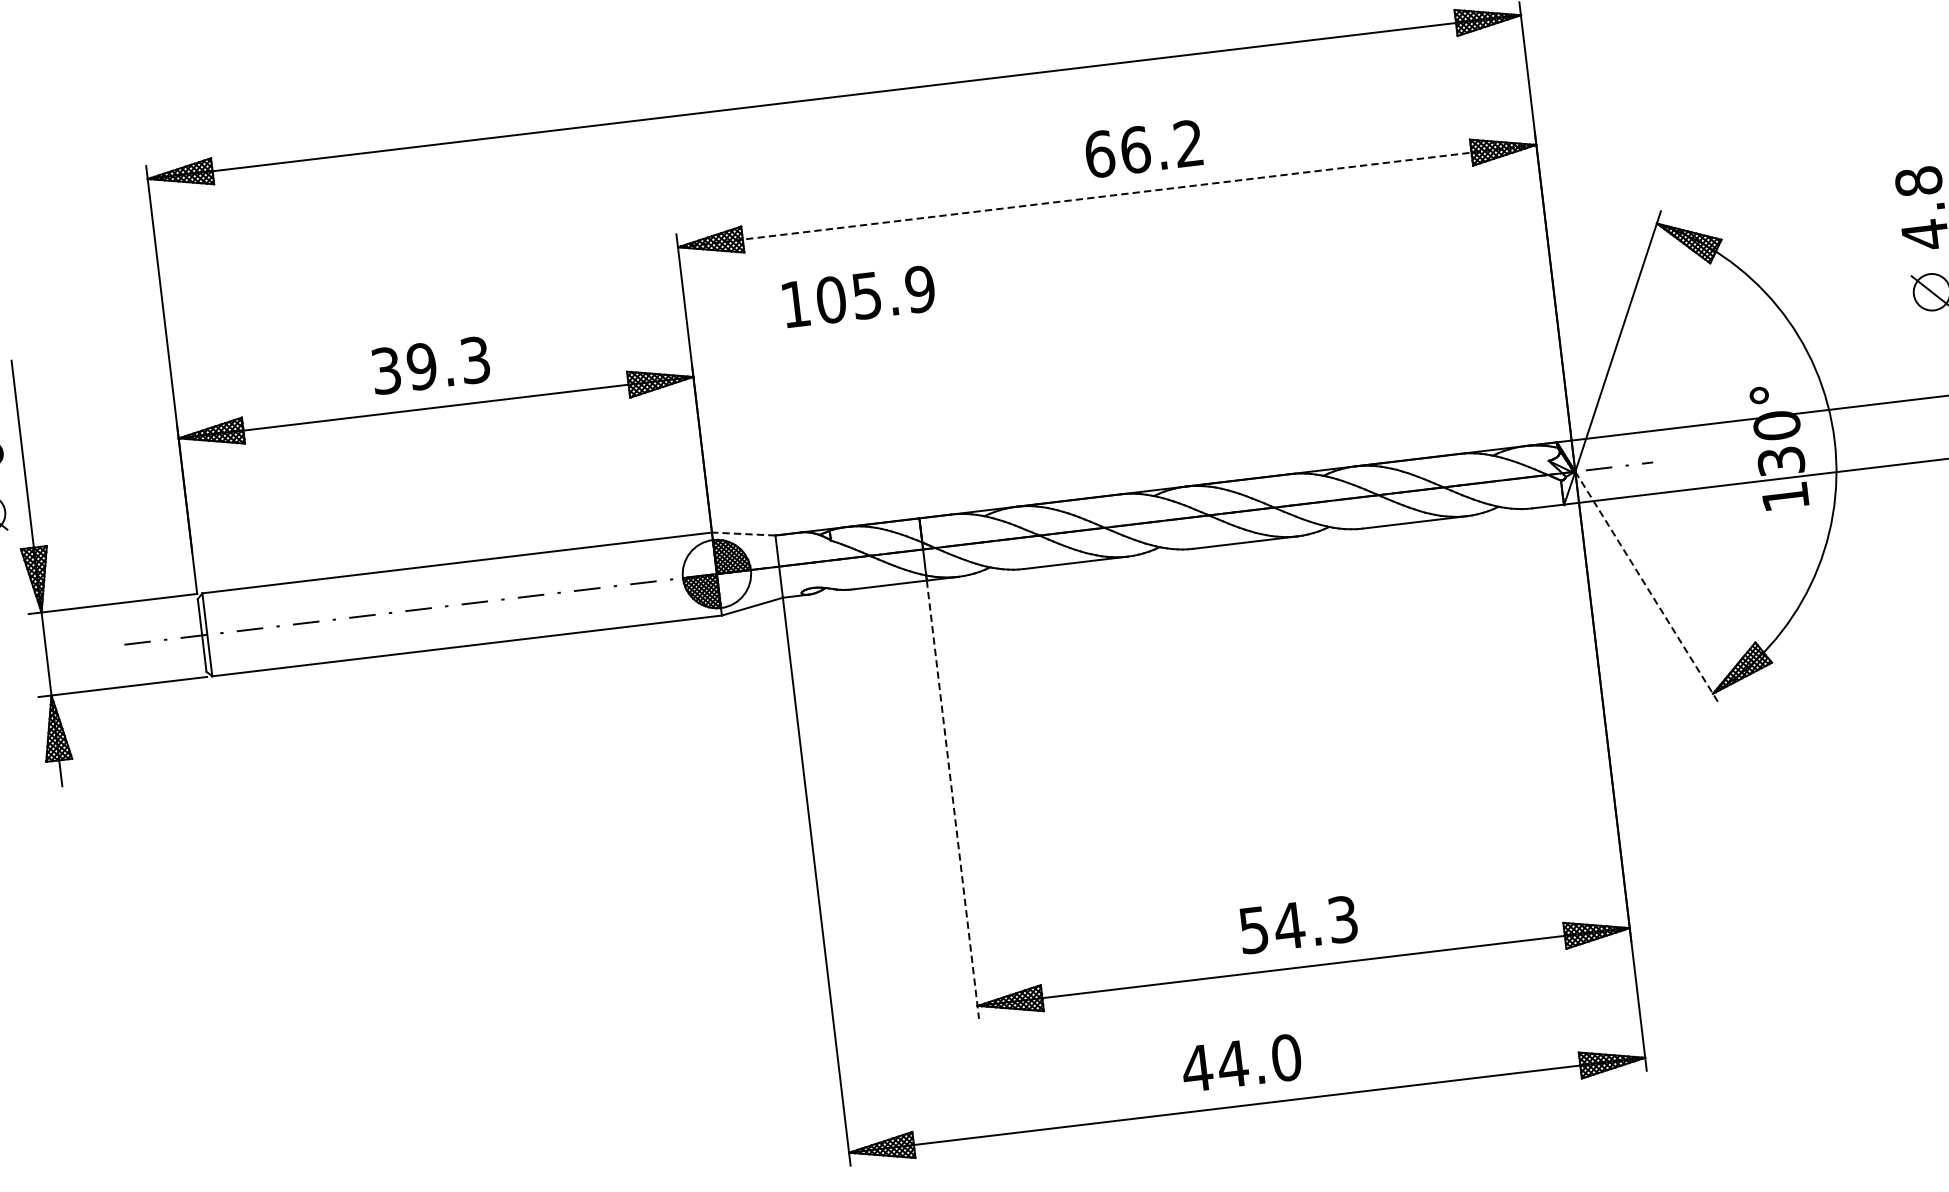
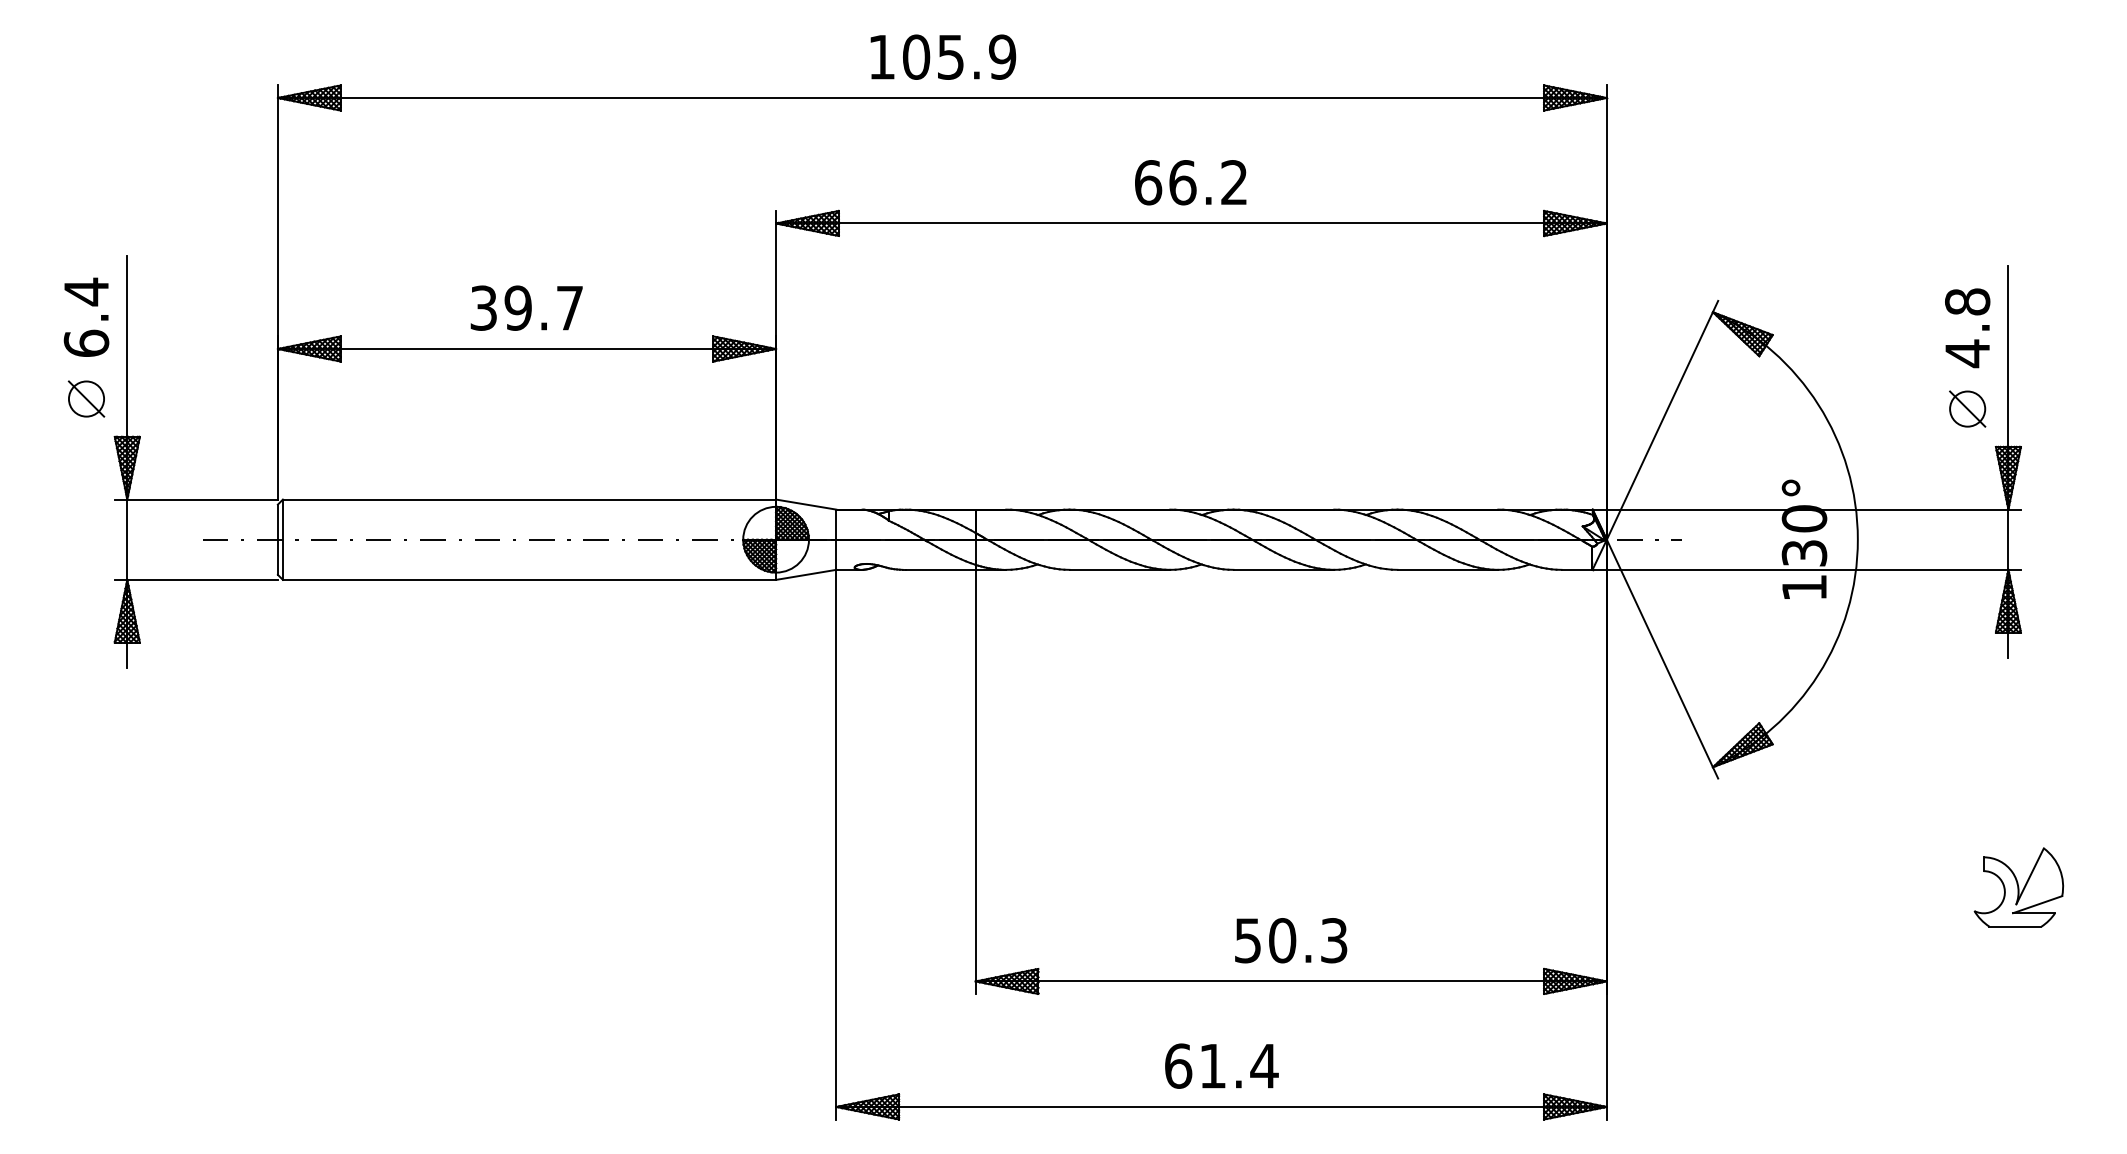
text: (1143, 148) -> (1190, 182), moved
line: (1107, 196) -> (1191, 223), dashed -> solid
text: (859, 295) -> (943, 56), moved
text: (474, 359) -> (569, 307), 39.3 -> 39.7
line: (743, 533) -> (806, 504), dashed -> solid
line: (1647, 588) -> (1662, 659), dashed -> solid
line: (952, 800) -> (975, 782), dashed -> solid
text: (1289, 925) -> (1282, 940), 54.3 -> 50.3
text: (1241, 1062) -> (1221, 1065), 44.0 -> 61.4

